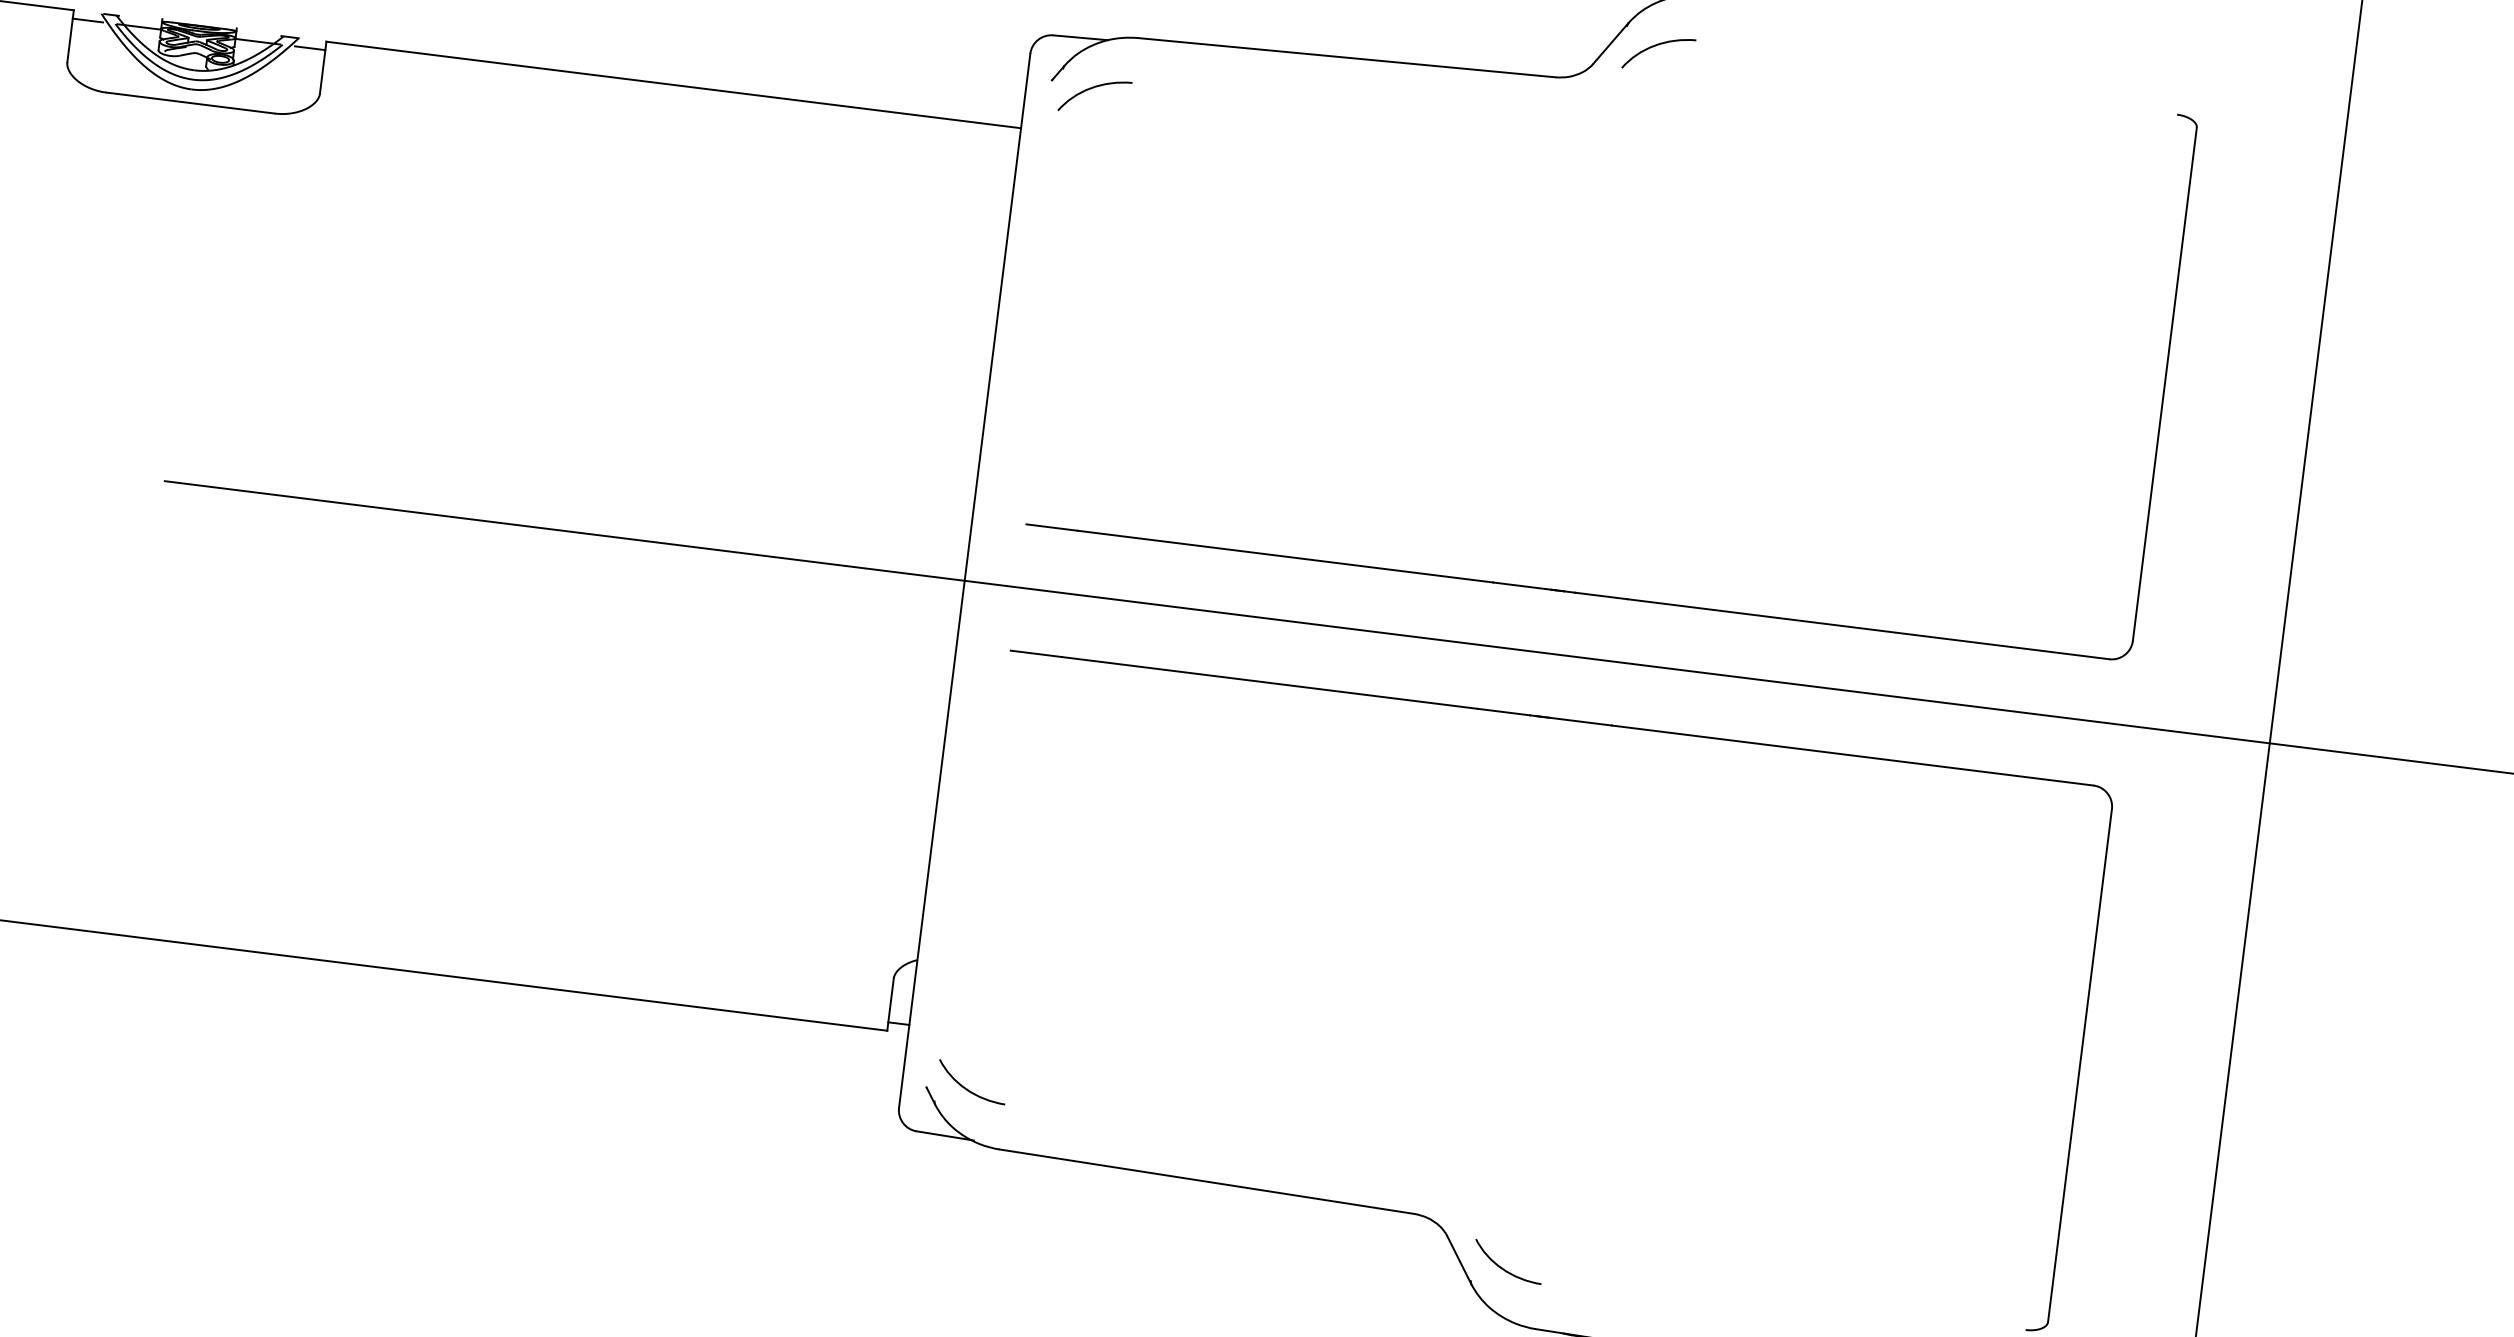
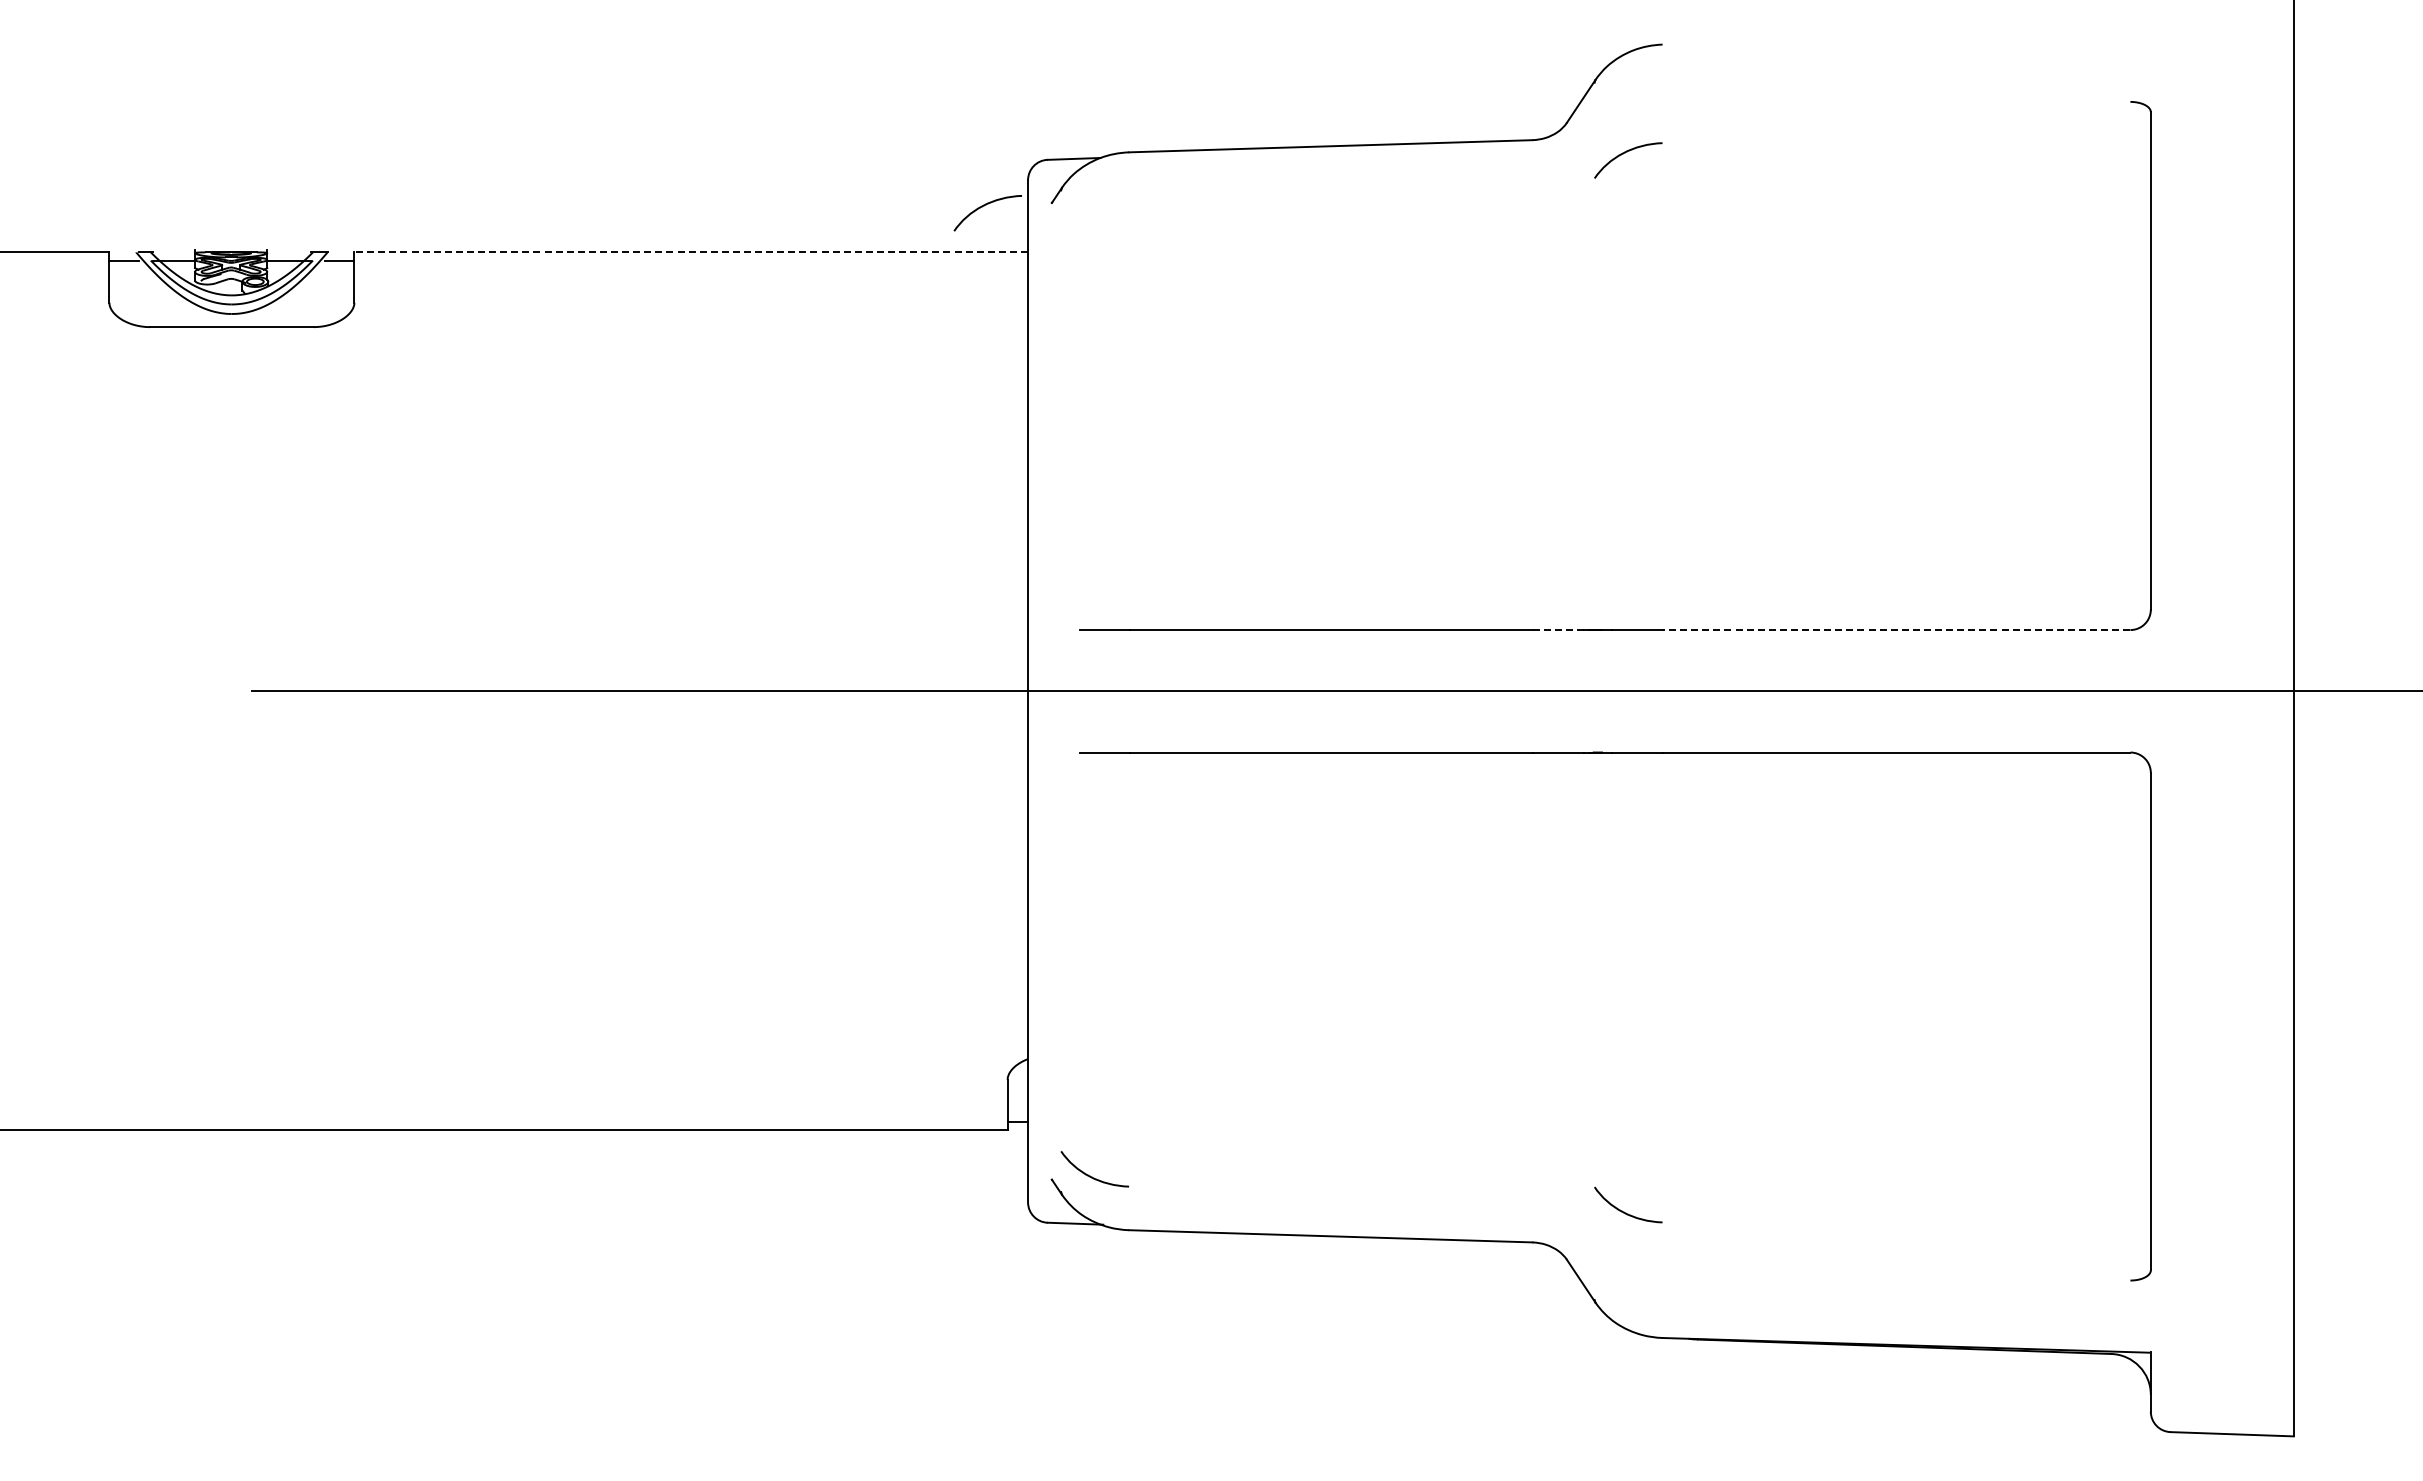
curve: (1656, 46) -> (1625, 153), moved
line: (674, 85) -> (691, 252), solid -> dashed
curve: (1092, 89) -> (984, 206), moved
line: (1519, 586) -> (1558, 630), solid -> dashed
line: (1867, 629) -> (1896, 630), solid -> dashed
curve: (1503, 1268) -> (1624, 1211), moved

